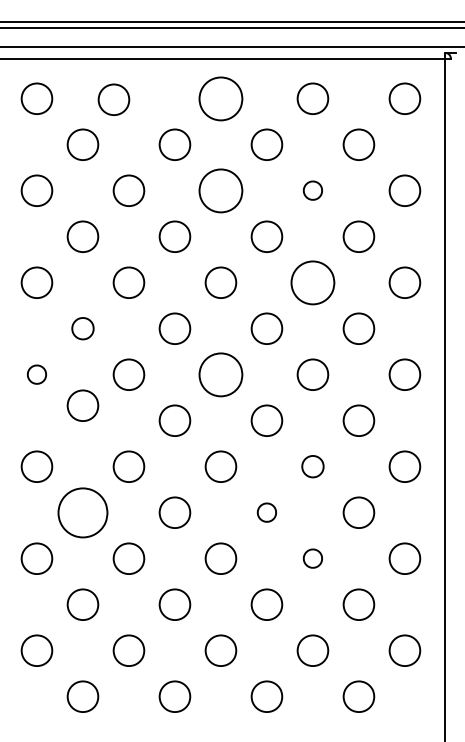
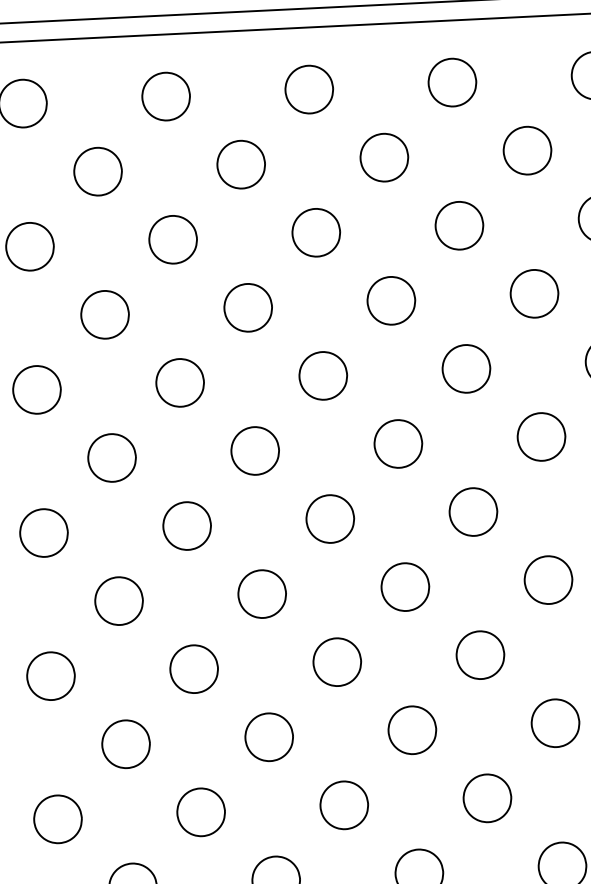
part: (220, 98) -> (308, 89), size x0.71
part: (113, 99) -> (165, 96), moved
part: (220, 190) -> (315, 232), size x0.71
part: (312, 190) -> (458, 225), size x1.67
part: (312, 282) -> (465, 368), size x0.71
part: (82, 328) -> (111, 457), size x1.43
part: (36, 374) -> (43, 532), size x1.67
part: (220, 374) -> (329, 518), size x0.71
part: (82, 405) -> (118, 600), moved
part: (312, 466) -> (479, 654), size x1.43
part: (82, 512) -> (125, 743), size x0.62
part: (266, 512) -> (411, 729), size x1.67
part: (312, 558) -> (486, 797), size x1.67

